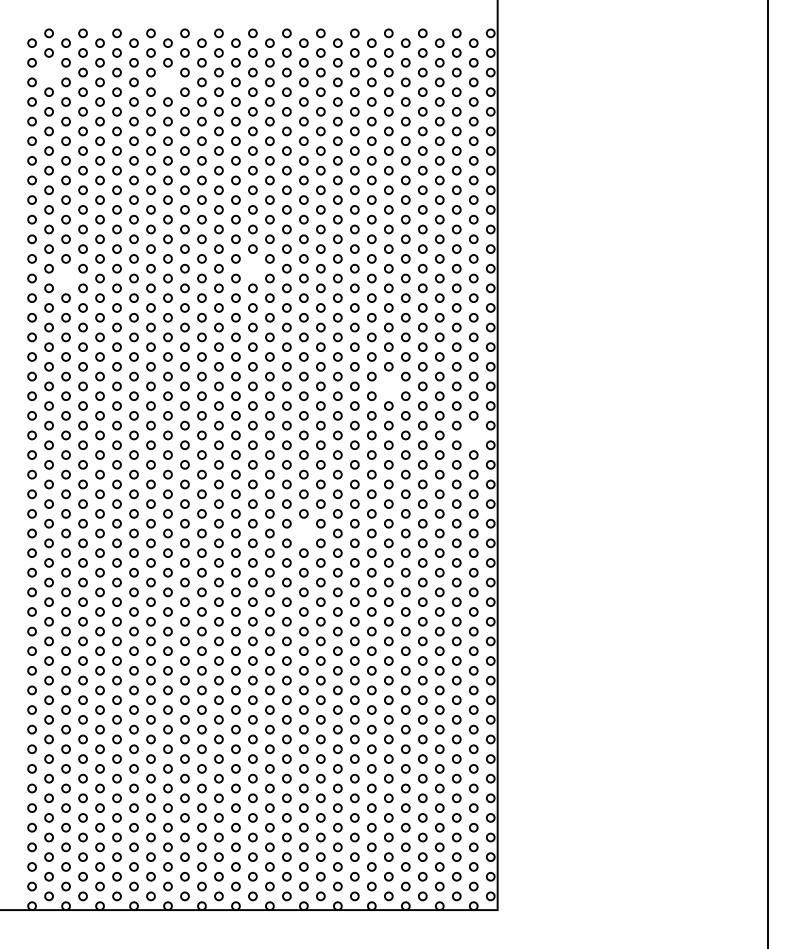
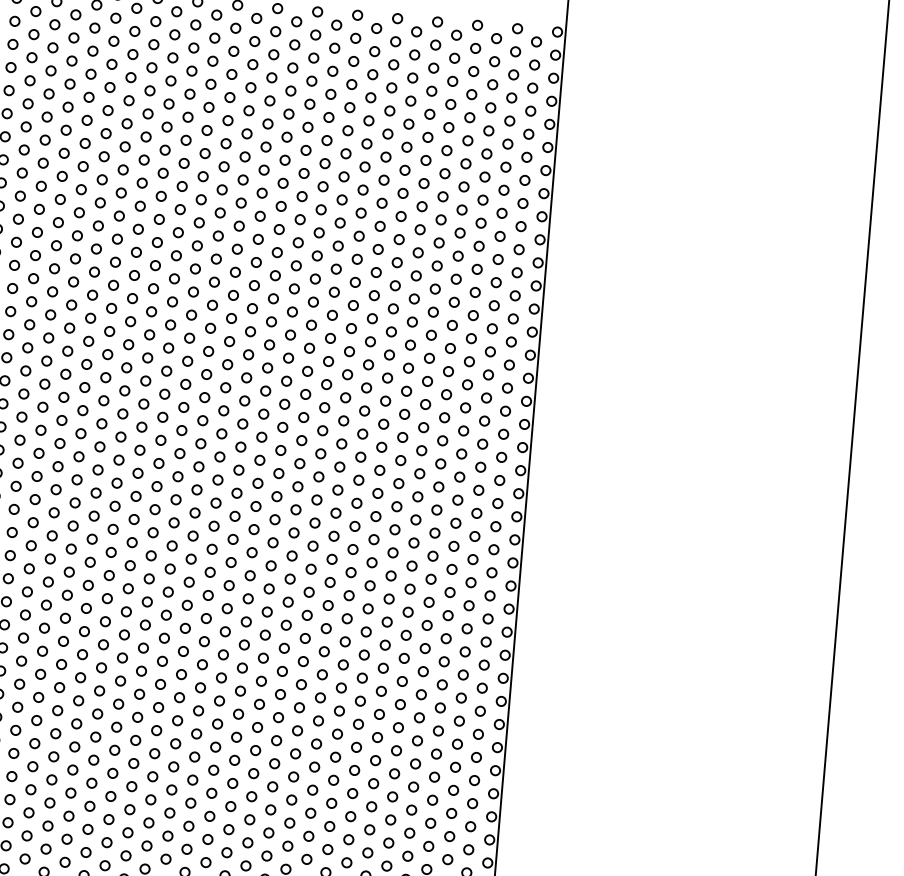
circle: (48, 72) -> (33, 34), added
circle: (167, 82) -> (172, 57), added
circle: (252, 268) -> (253, 285), added
circle: (65, 278) -> (32, 278), added
circle: (388, 386) -> (402, 437), added
circle: (473, 435) -> (497, 503), added
circle: (303, 533) -> (287, 602), added

